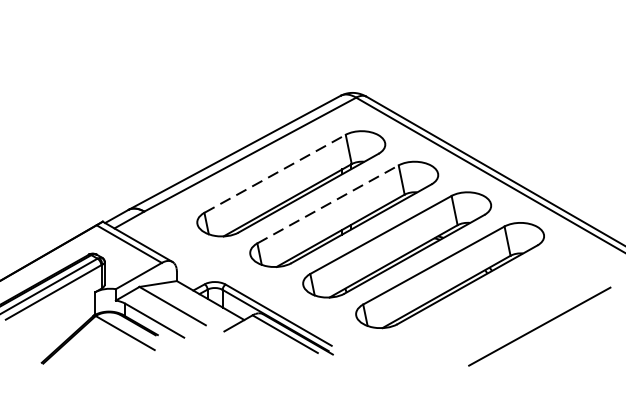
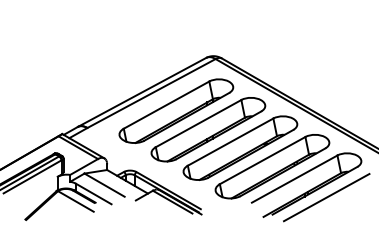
line: (274, 174) -> (166, 105), dashed -> solid
line: (327, 204) -> (198, 123), dashed -> solid
part: (509, 314) -> (308, 190), added

